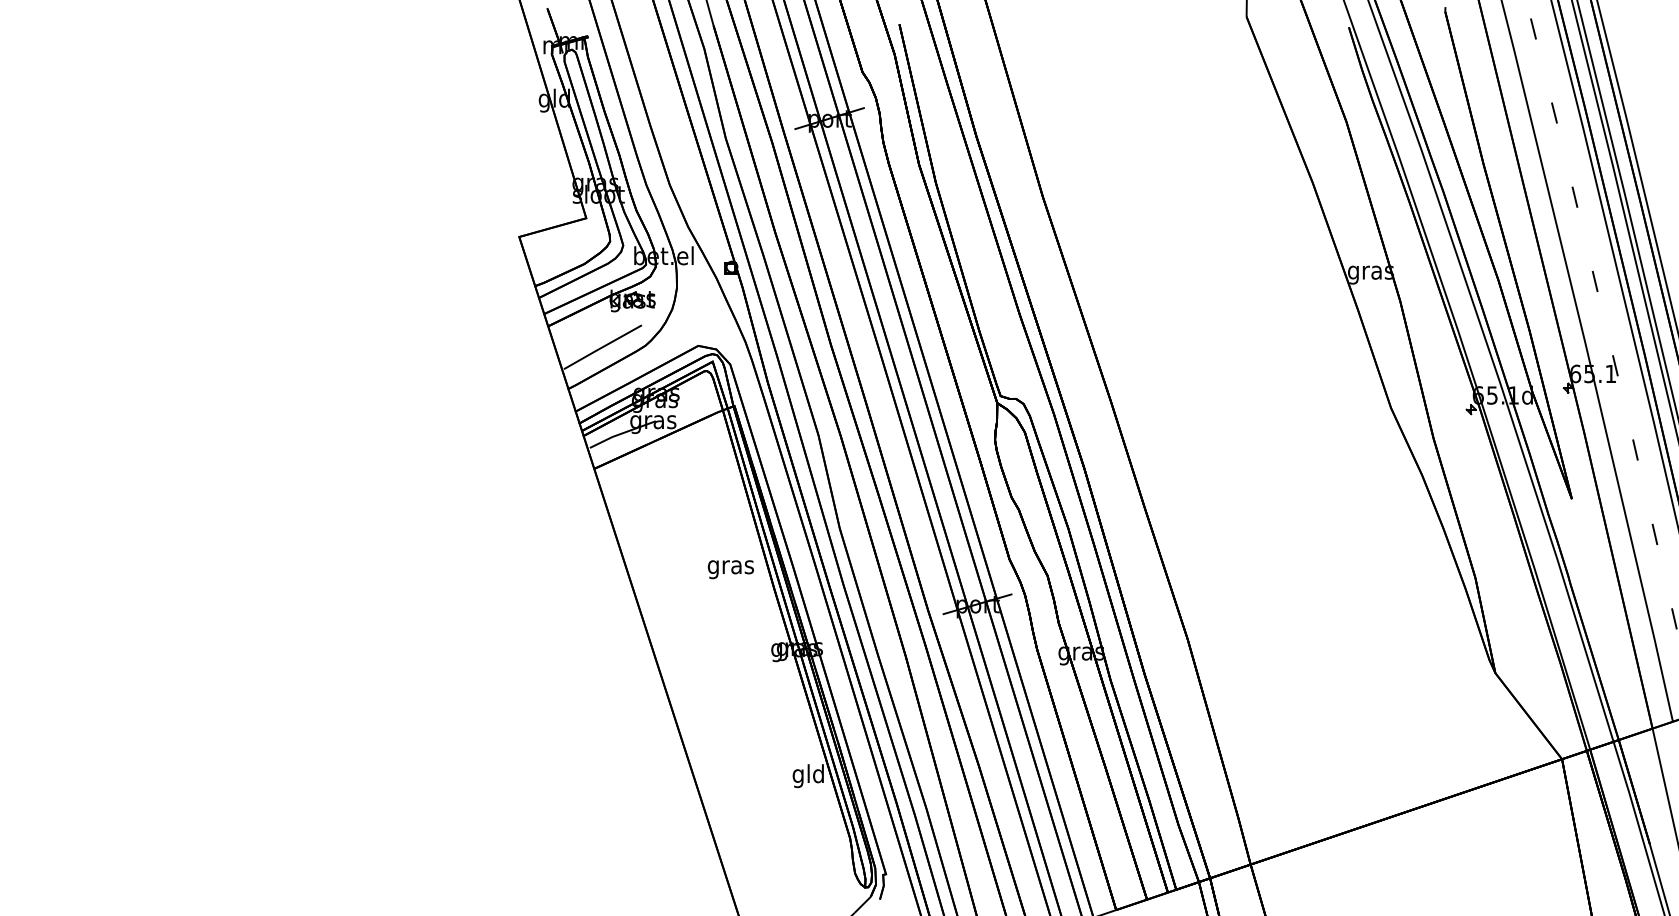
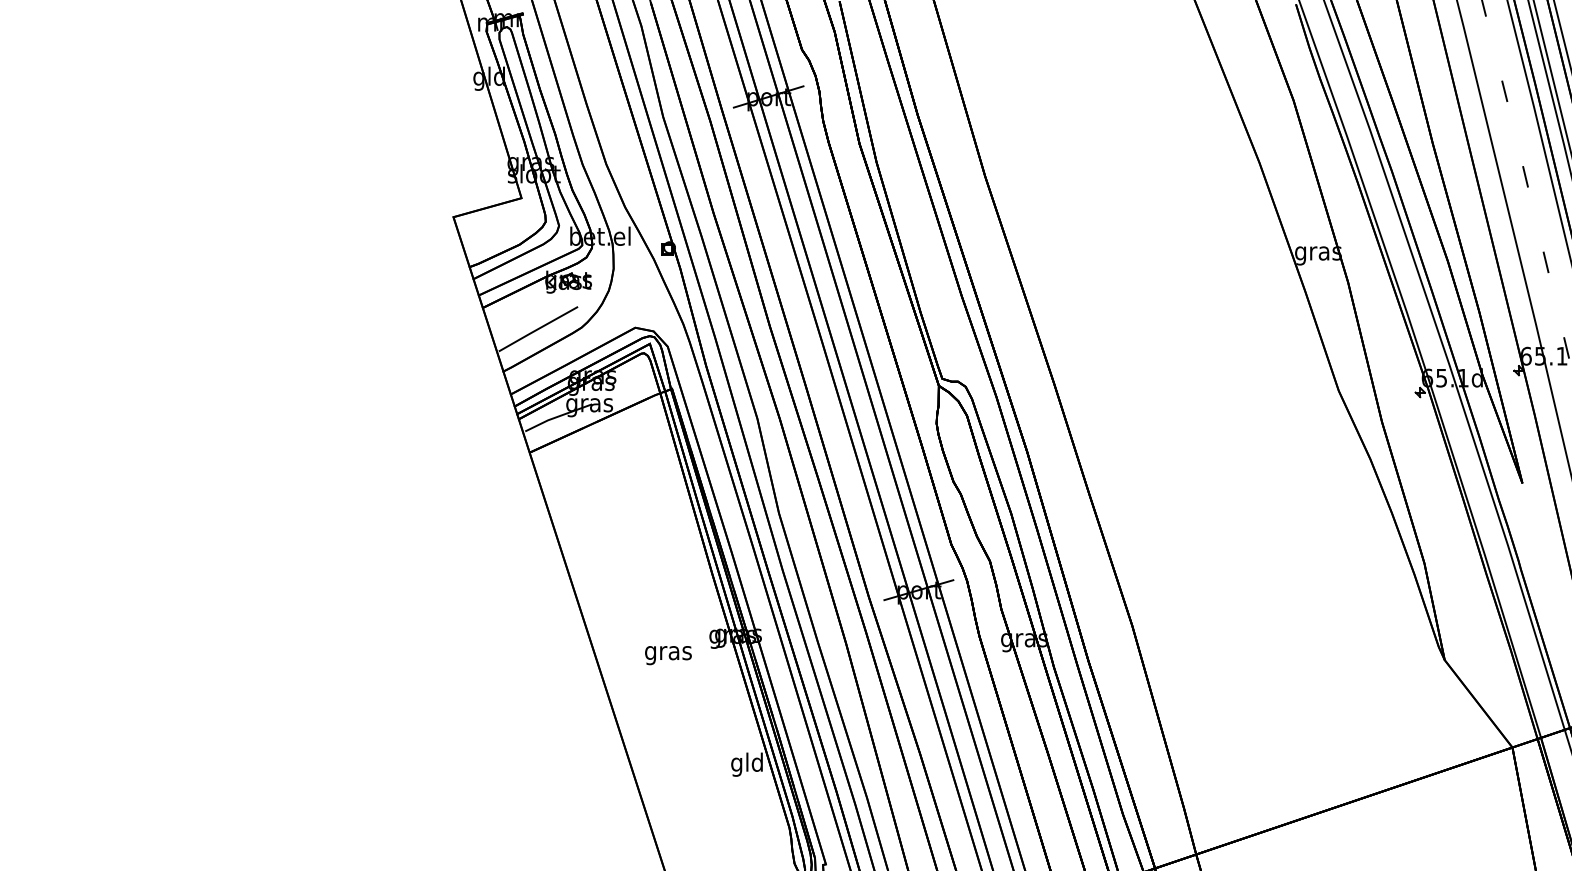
text: (730, 569) -> (667, 655), moved

